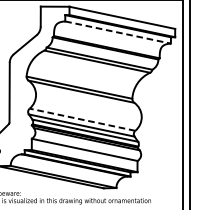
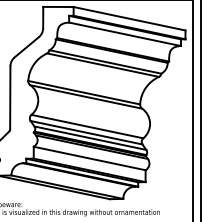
line: (118, 32) -> (125, 34), dashed -> solid
line: (81, 119) -> (86, 126), dashed -> solid

